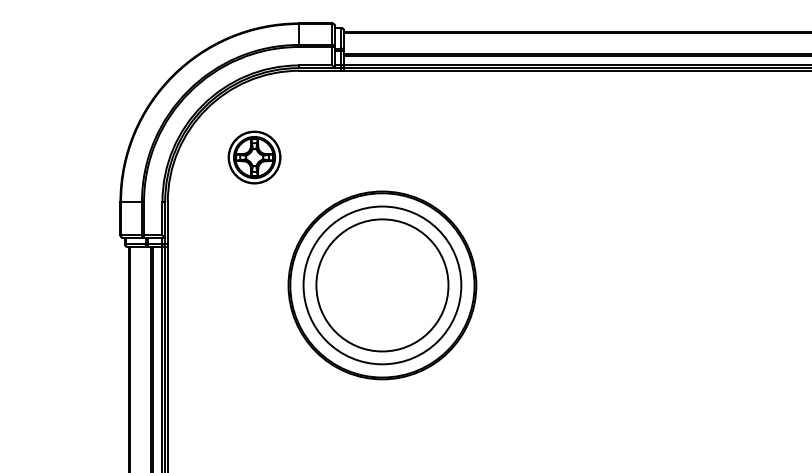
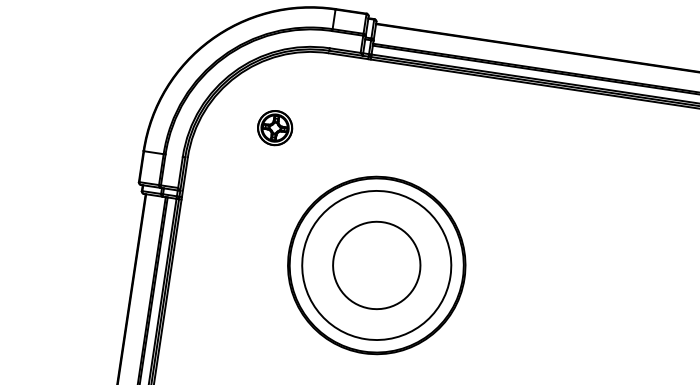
part: (254, 157) -> (275, 128), size x0.7
circle: (382, 285) -> (376, 265), size x0.7

